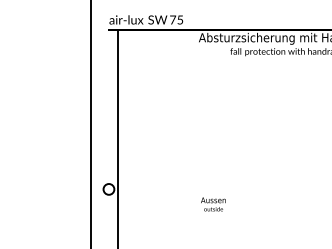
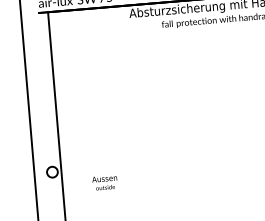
text: (213, 204) -> (105, 182), moved

